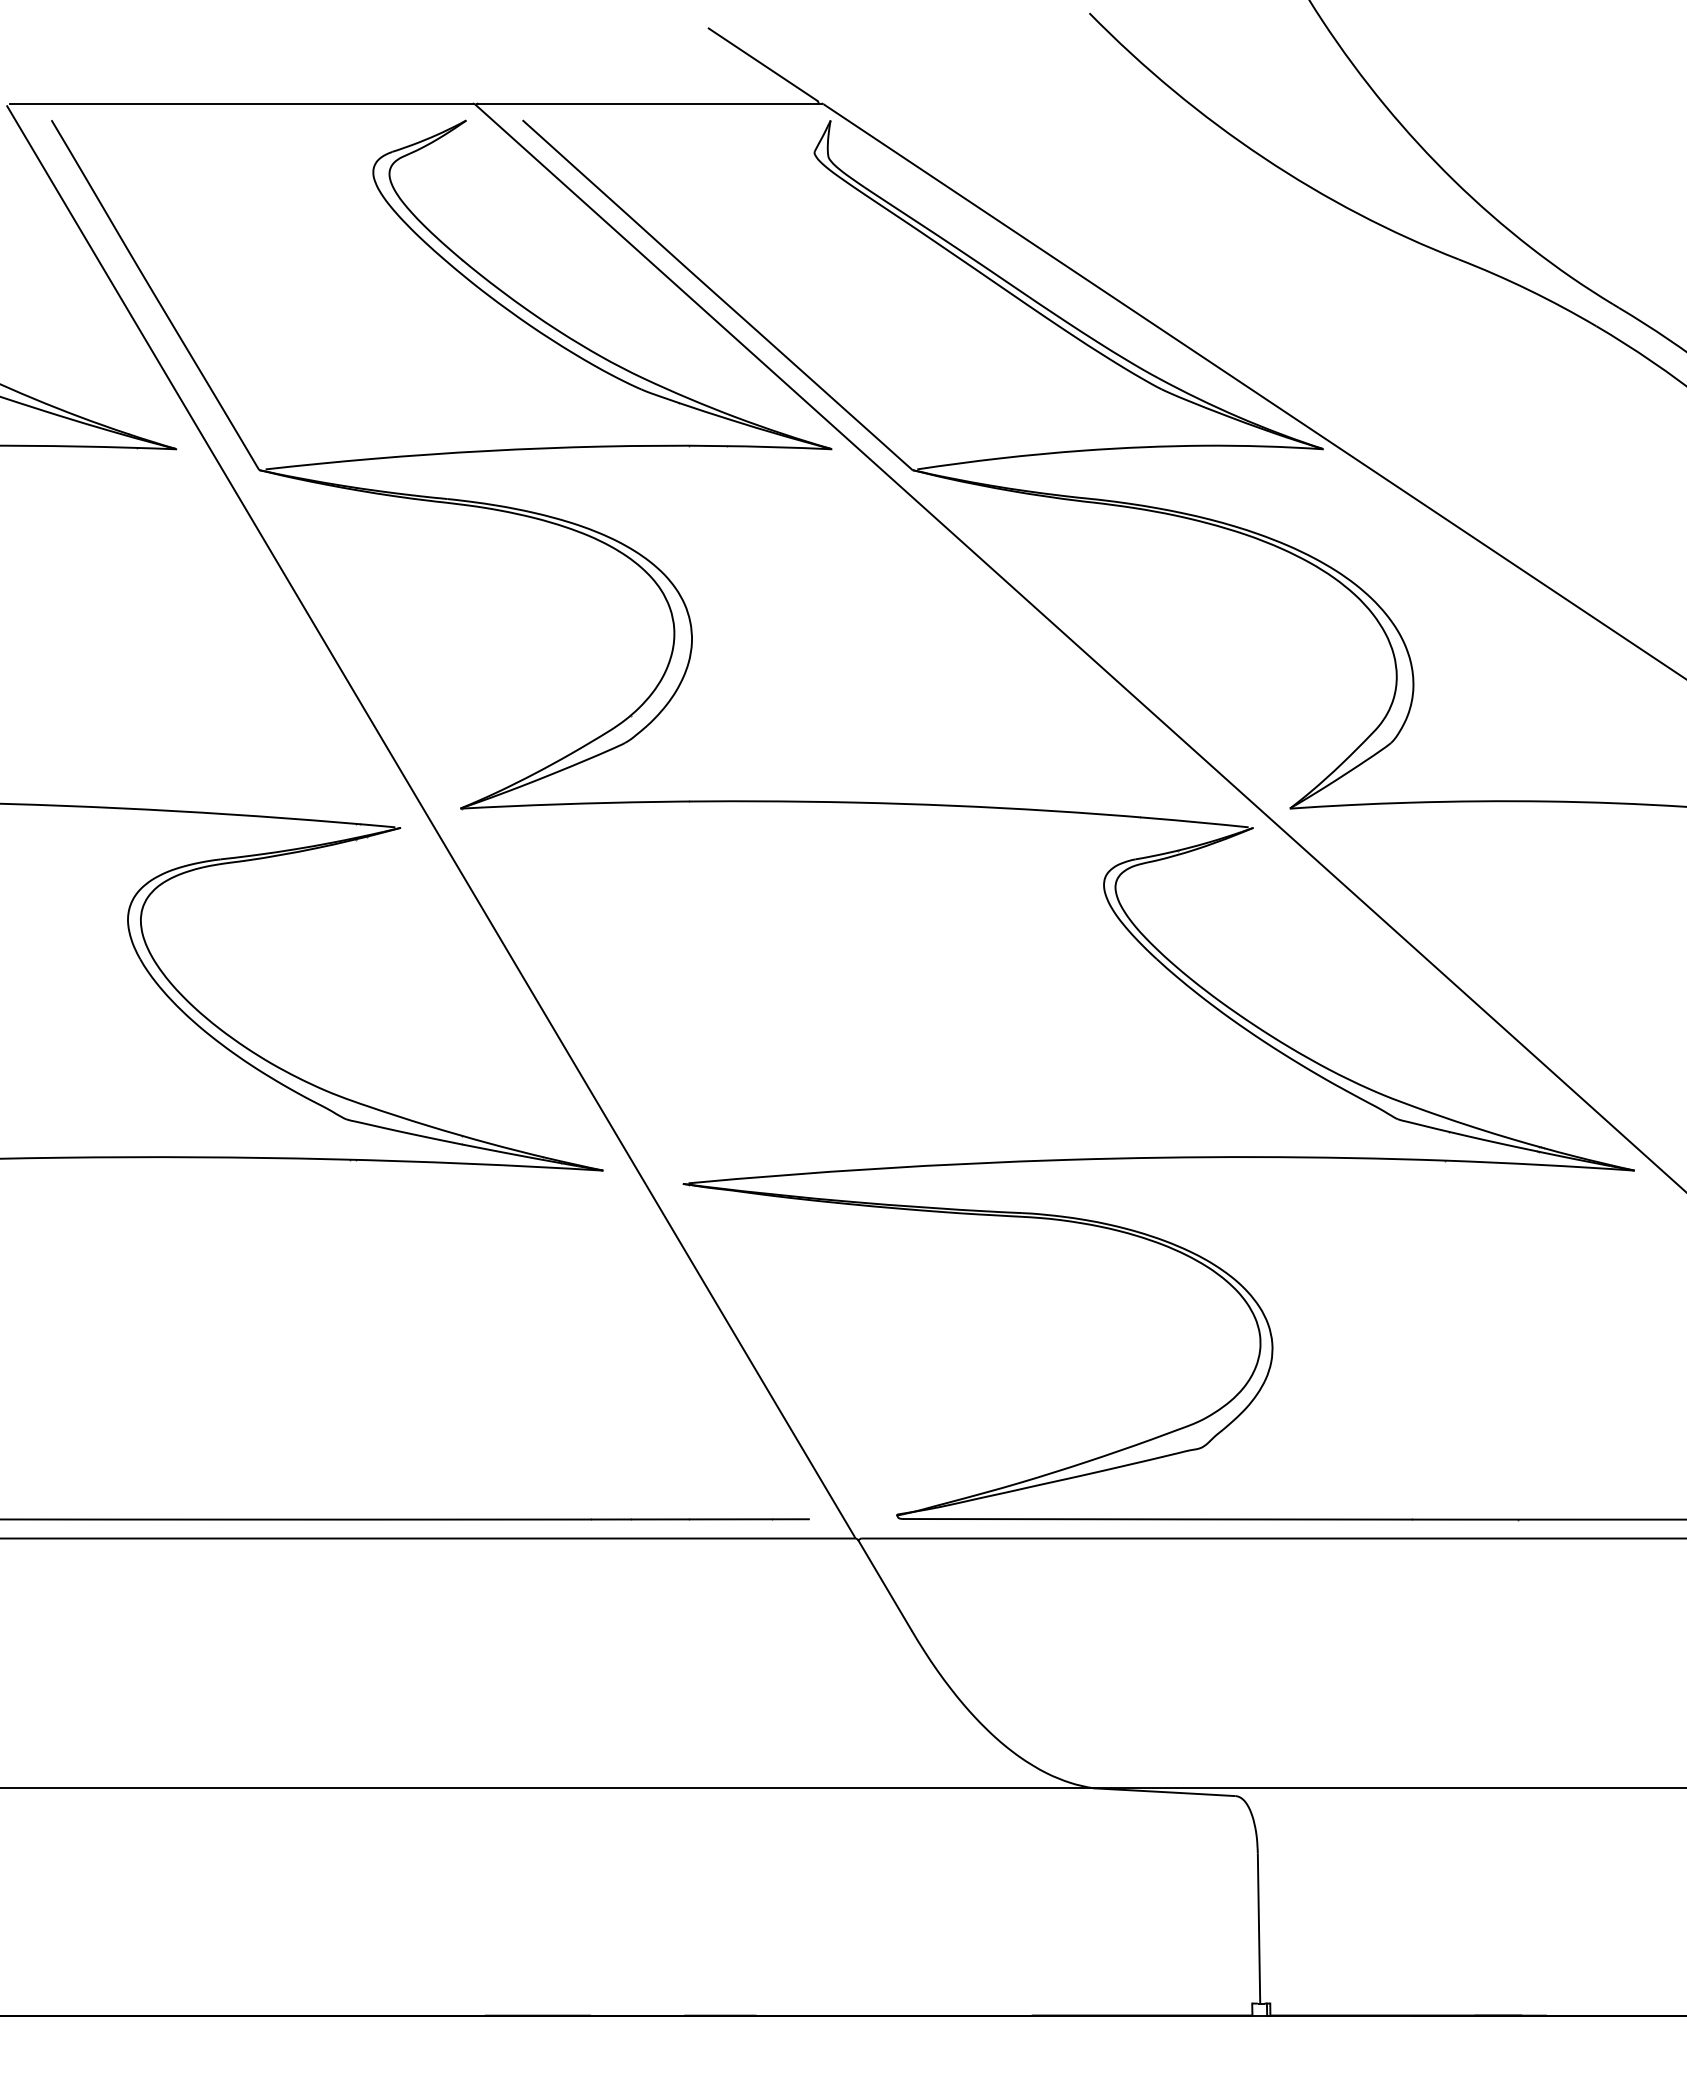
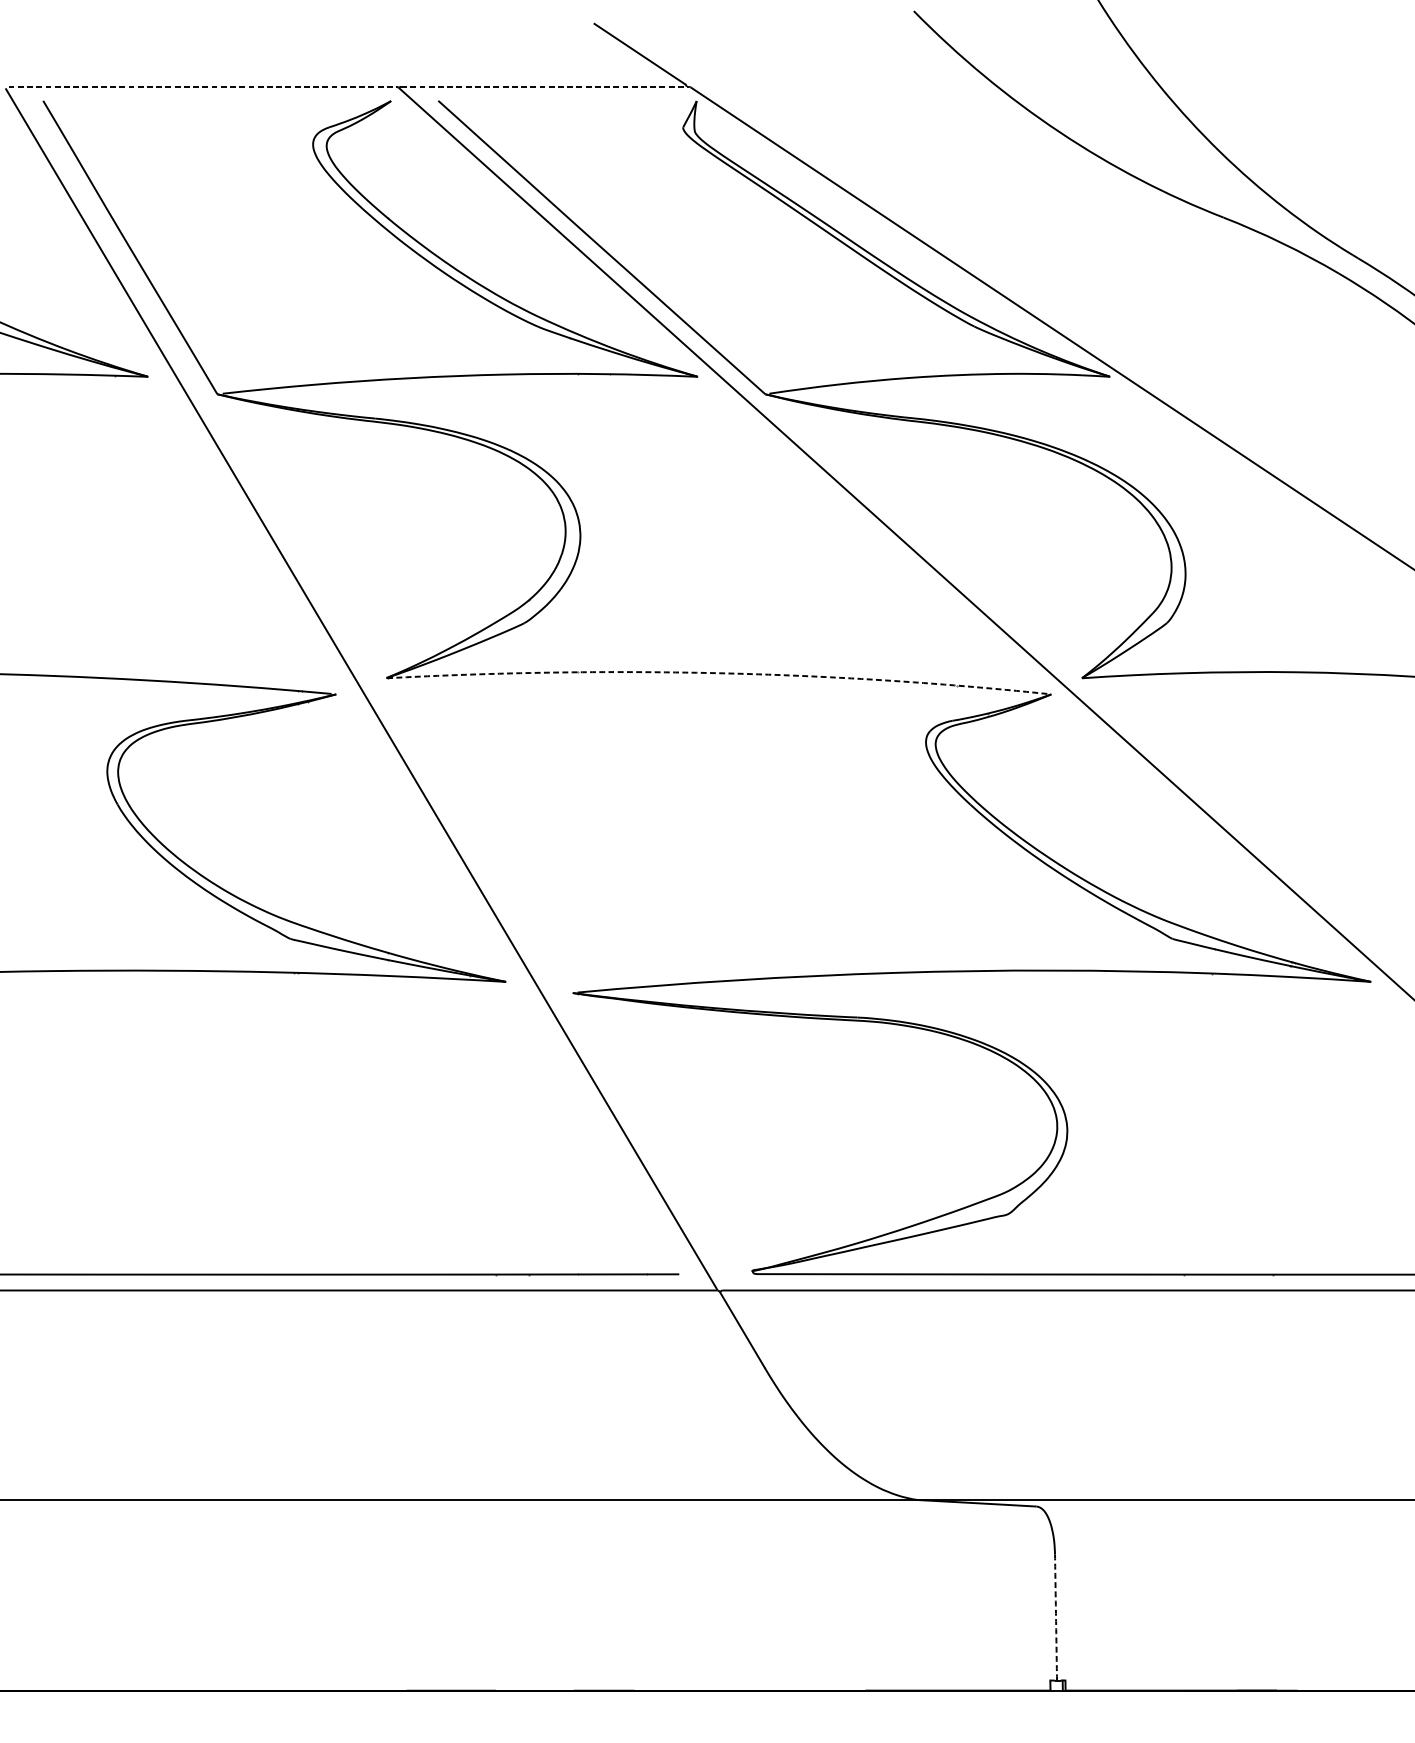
line: (242, 103) -> (203, 86), solid -> dashed
line: (649, 103) -> (544, 86), solid -> dashed
line: (854, 802) -> (716, 673), solid -> dashed
line: (1259, 1928) -> (1056, 1617), solid -> dashed

